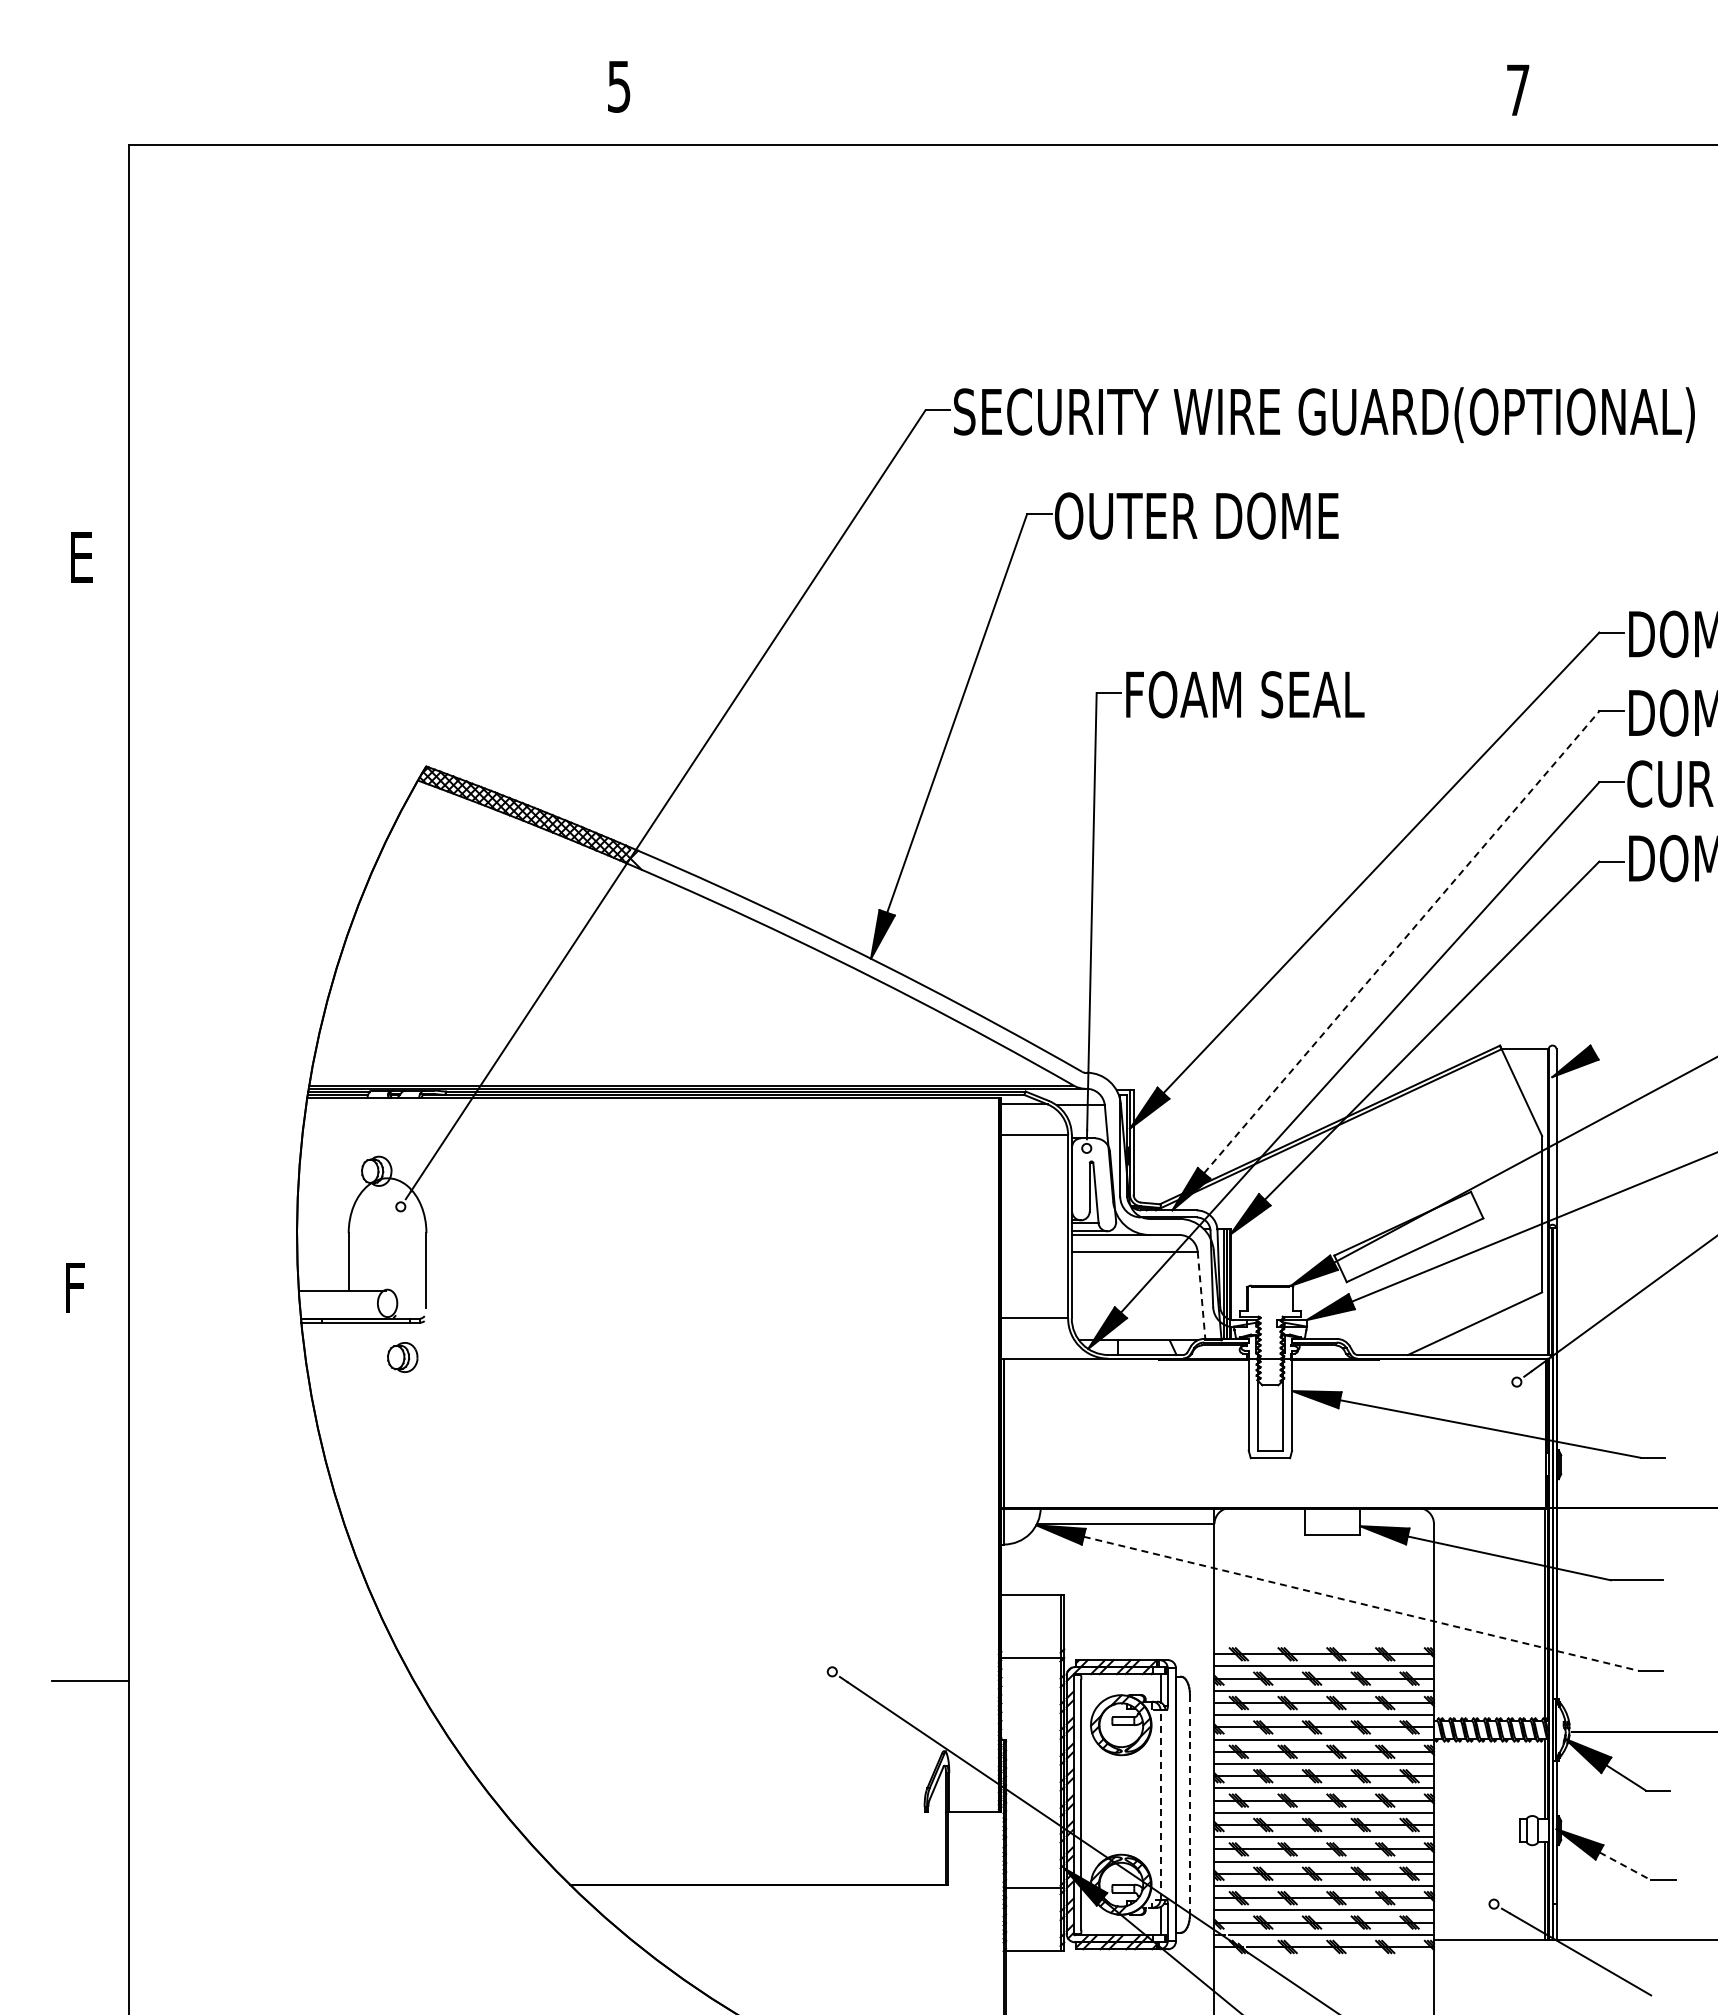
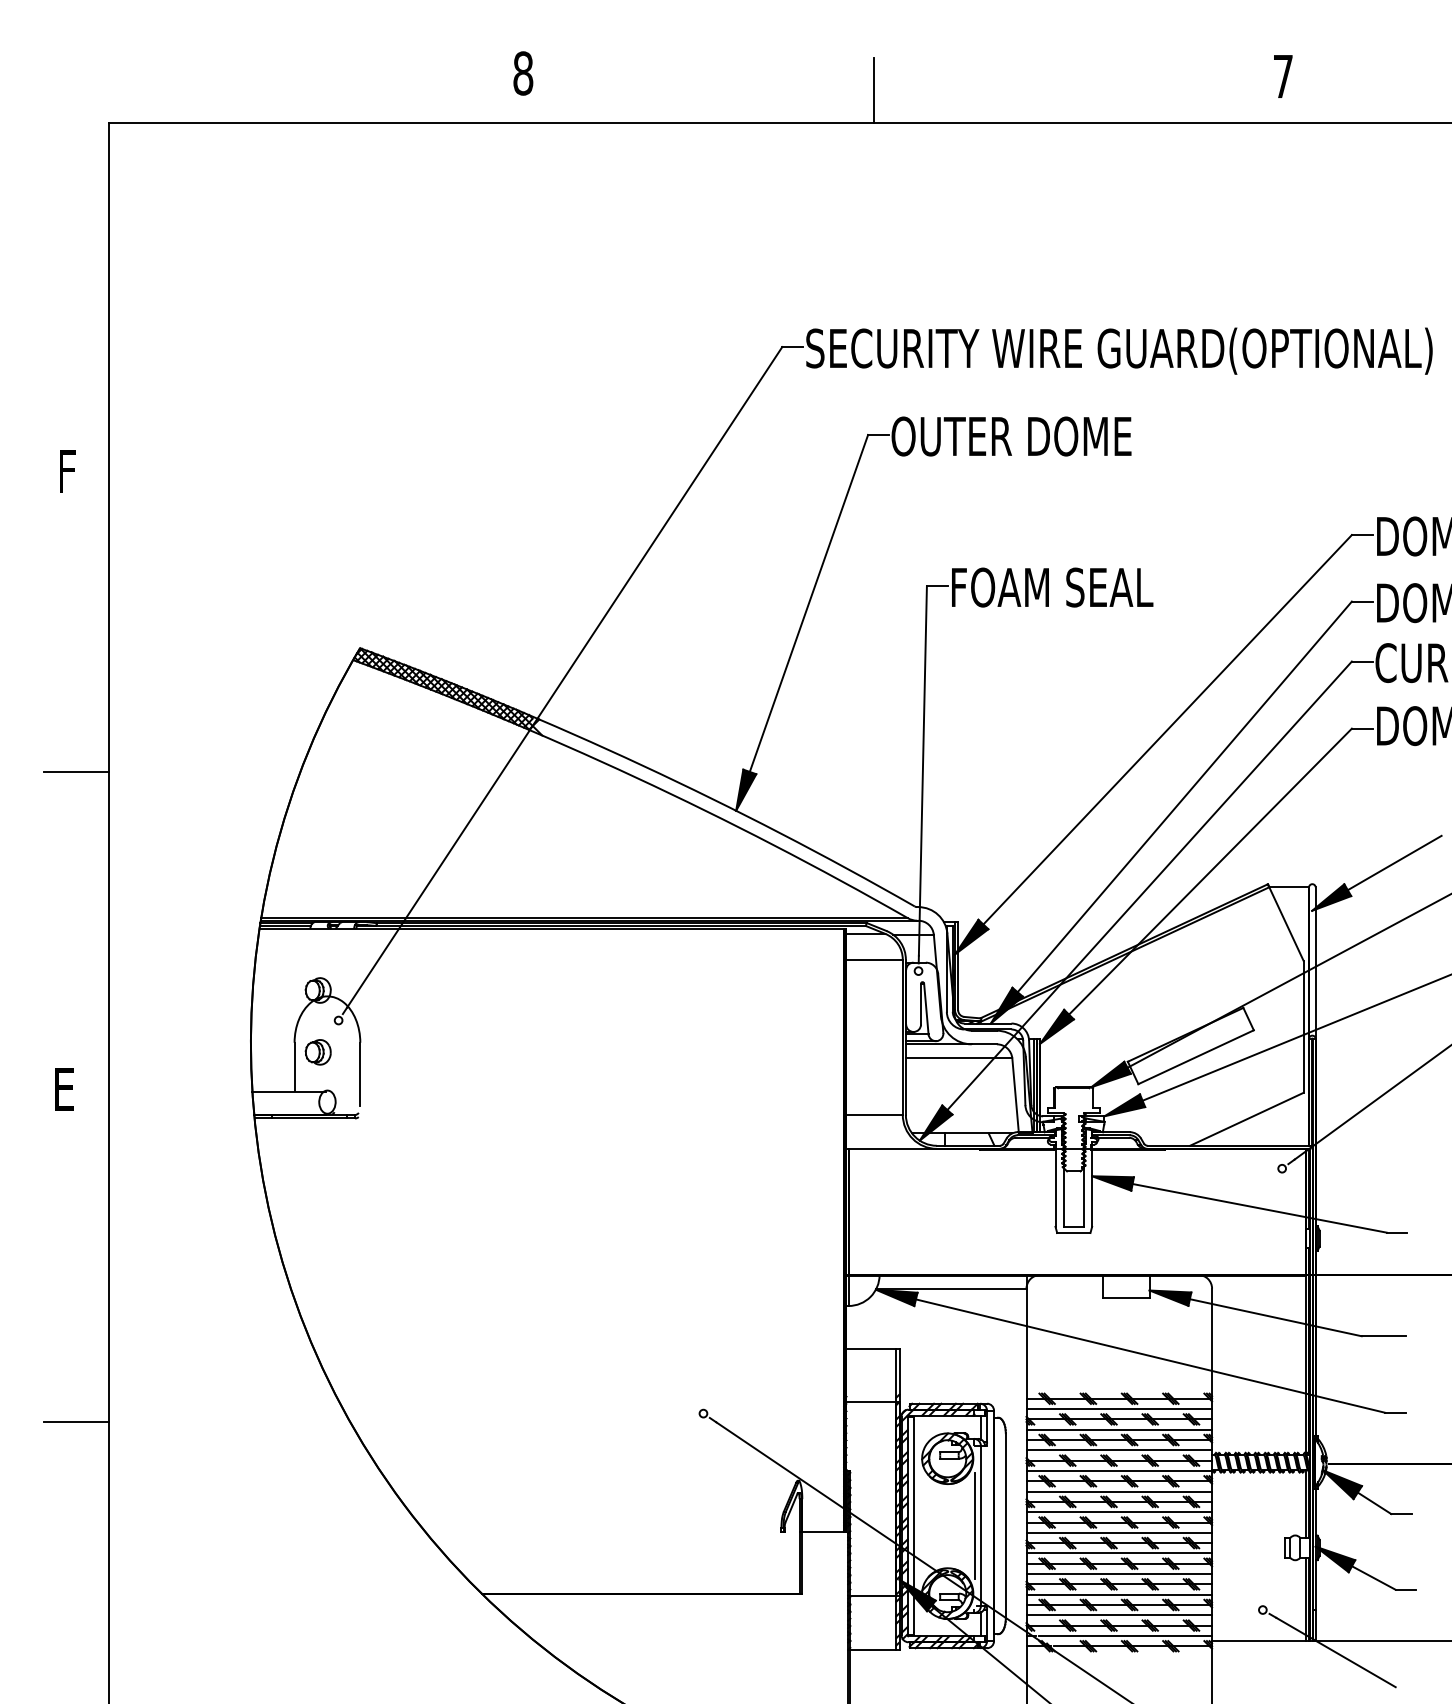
text: (618, 86) -> (522, 73), 5 -> 8
line: (1034, 105) -> (874, 89), added
text: (83, 557) -> (70, 471), E -> F
line: (89, 913) -> (75, 772), added
line: (1402, 941) -> (1185, 796), dashed -> solid
line: (1649, 1020) -> (1394, 862), added
text: (78, 1287) -> (66, 1088), F -> E
line: (1201, 1296) -> (1015, 1096), dashed -> solid
part: (402, 1357) -> (318, 1052), moved
line: (1361, 1603) -> (1150, 1355), dashed -> solid
line: (1153, 1804) -> (974, 1525), added
line: (1160, 1804) -> (980, 1525), dashed -> solid
line: (1189, 1804) -> (1005, 1525), dashed -> solid
line: (1625, 1866) -> (1373, 1578), dashed -> solid

